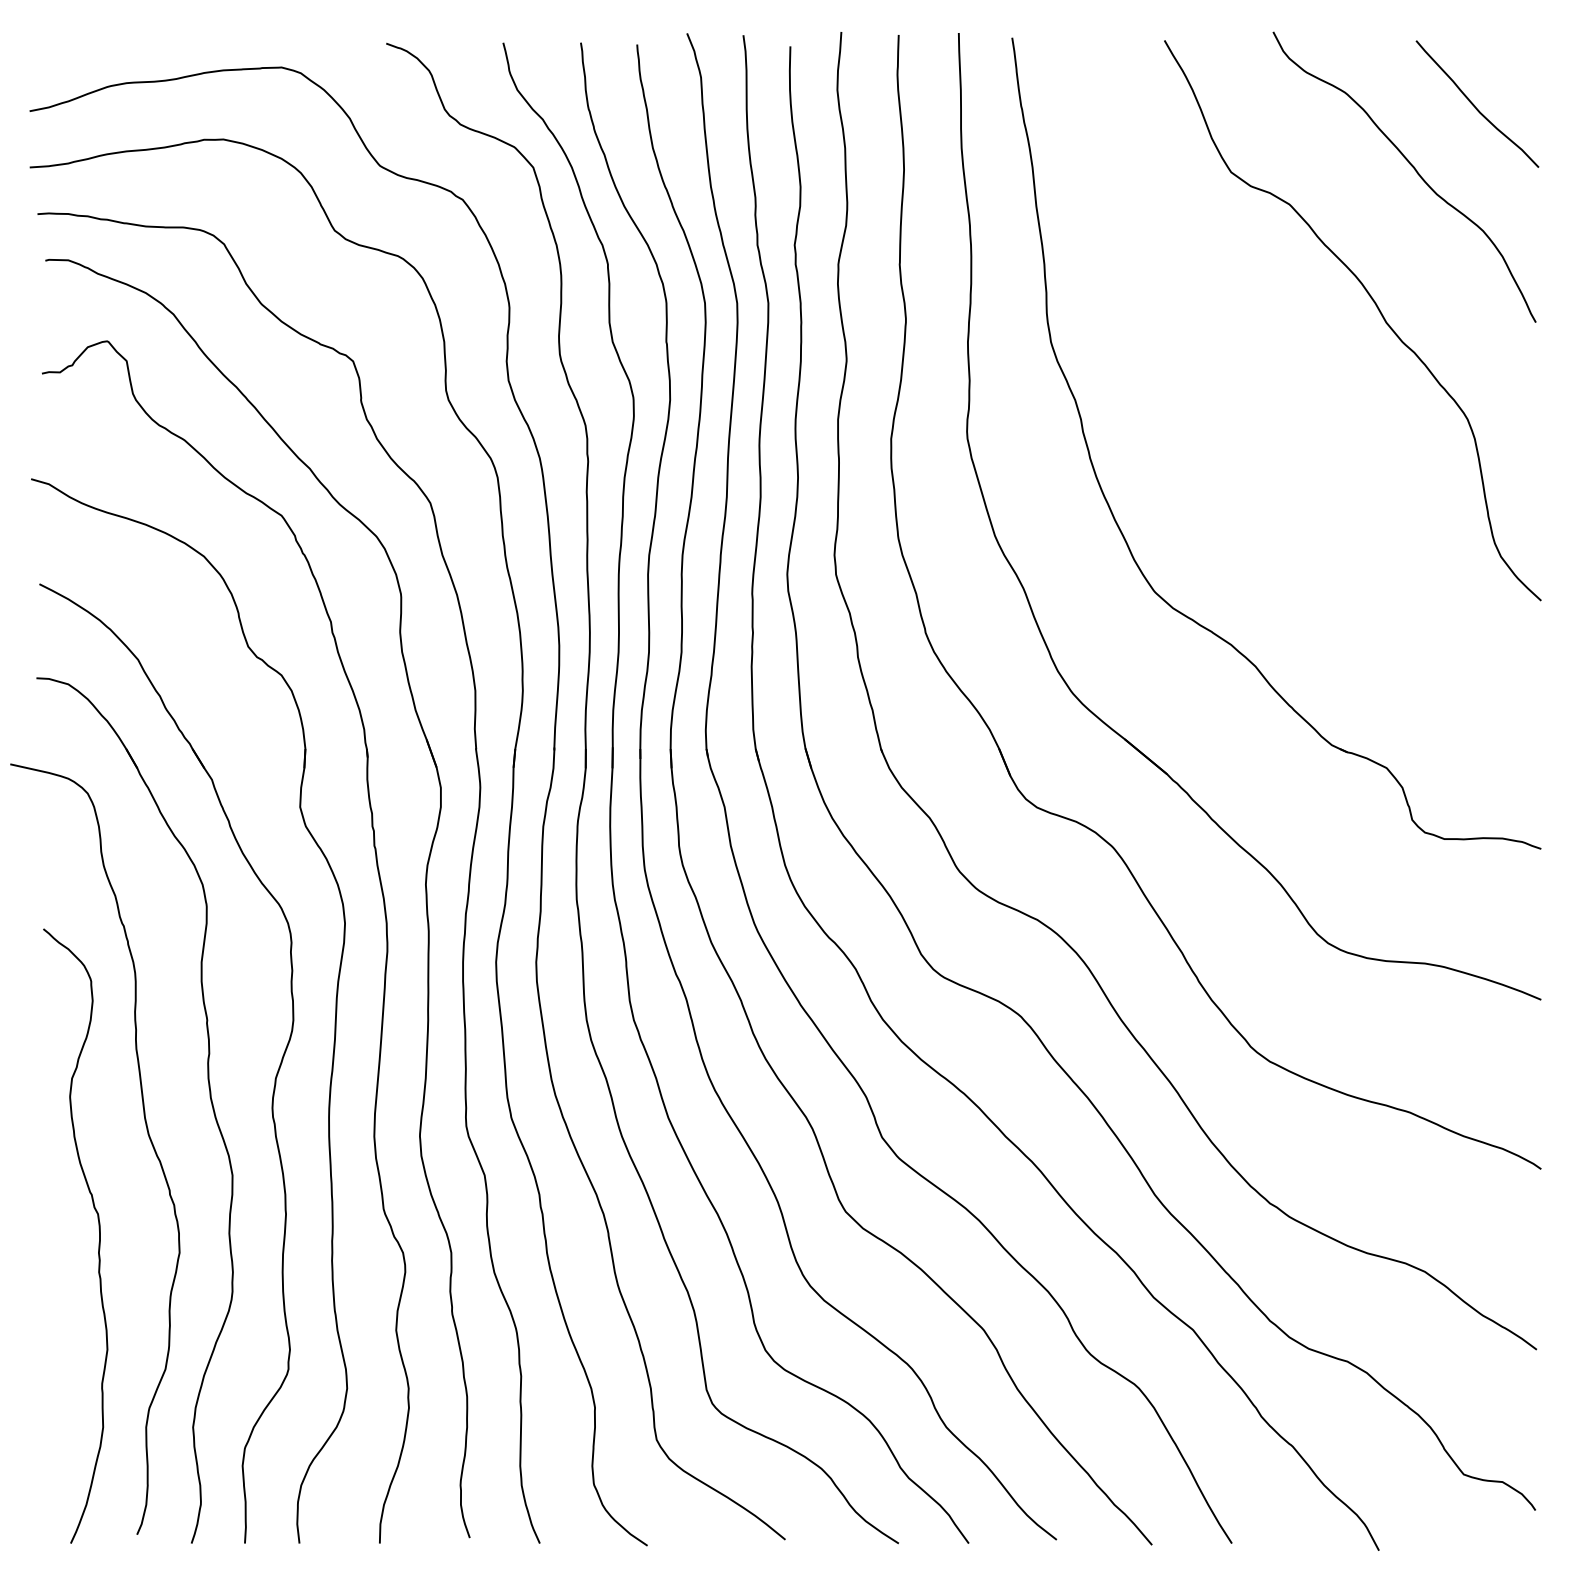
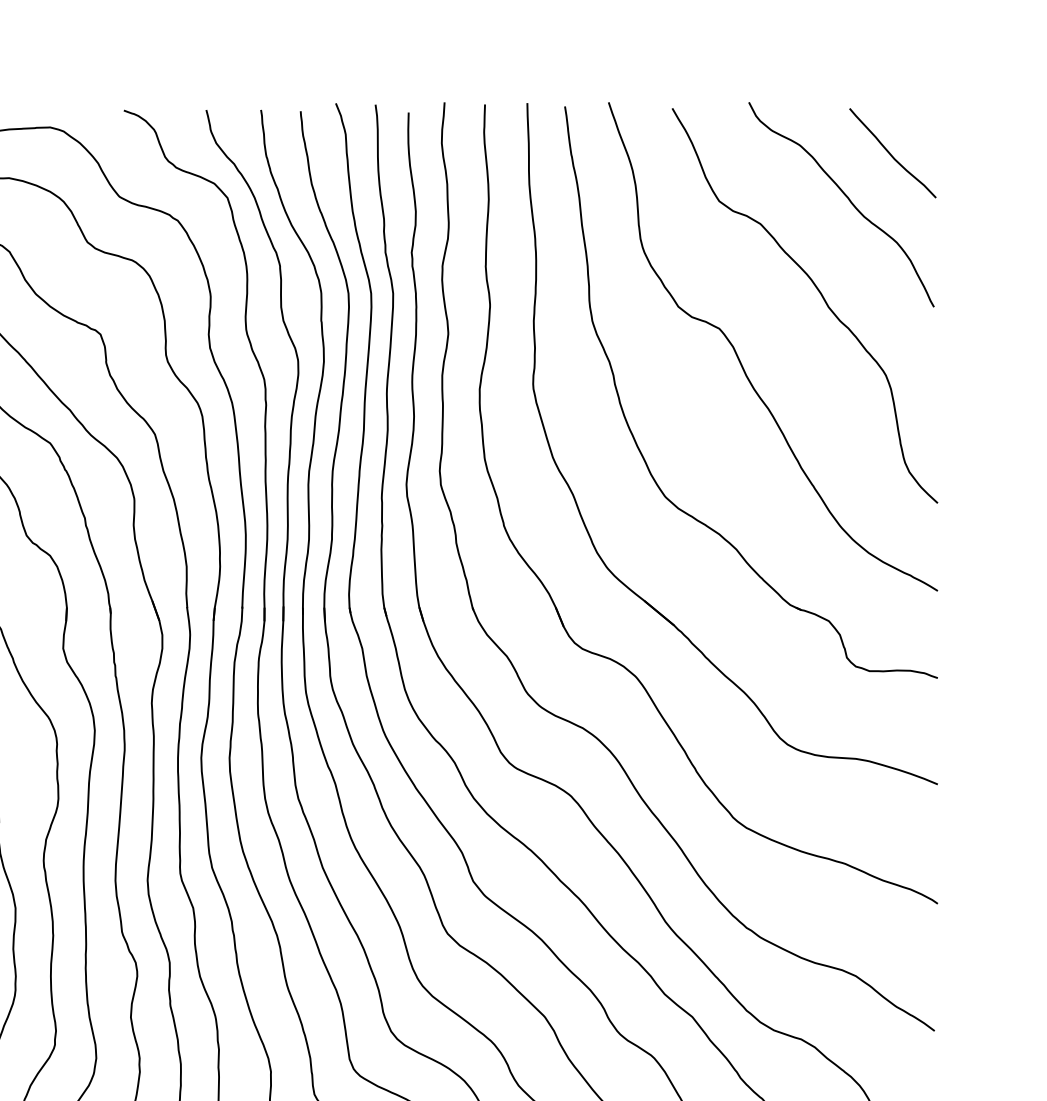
curve: (1262, 401) -> (741, 362), added

